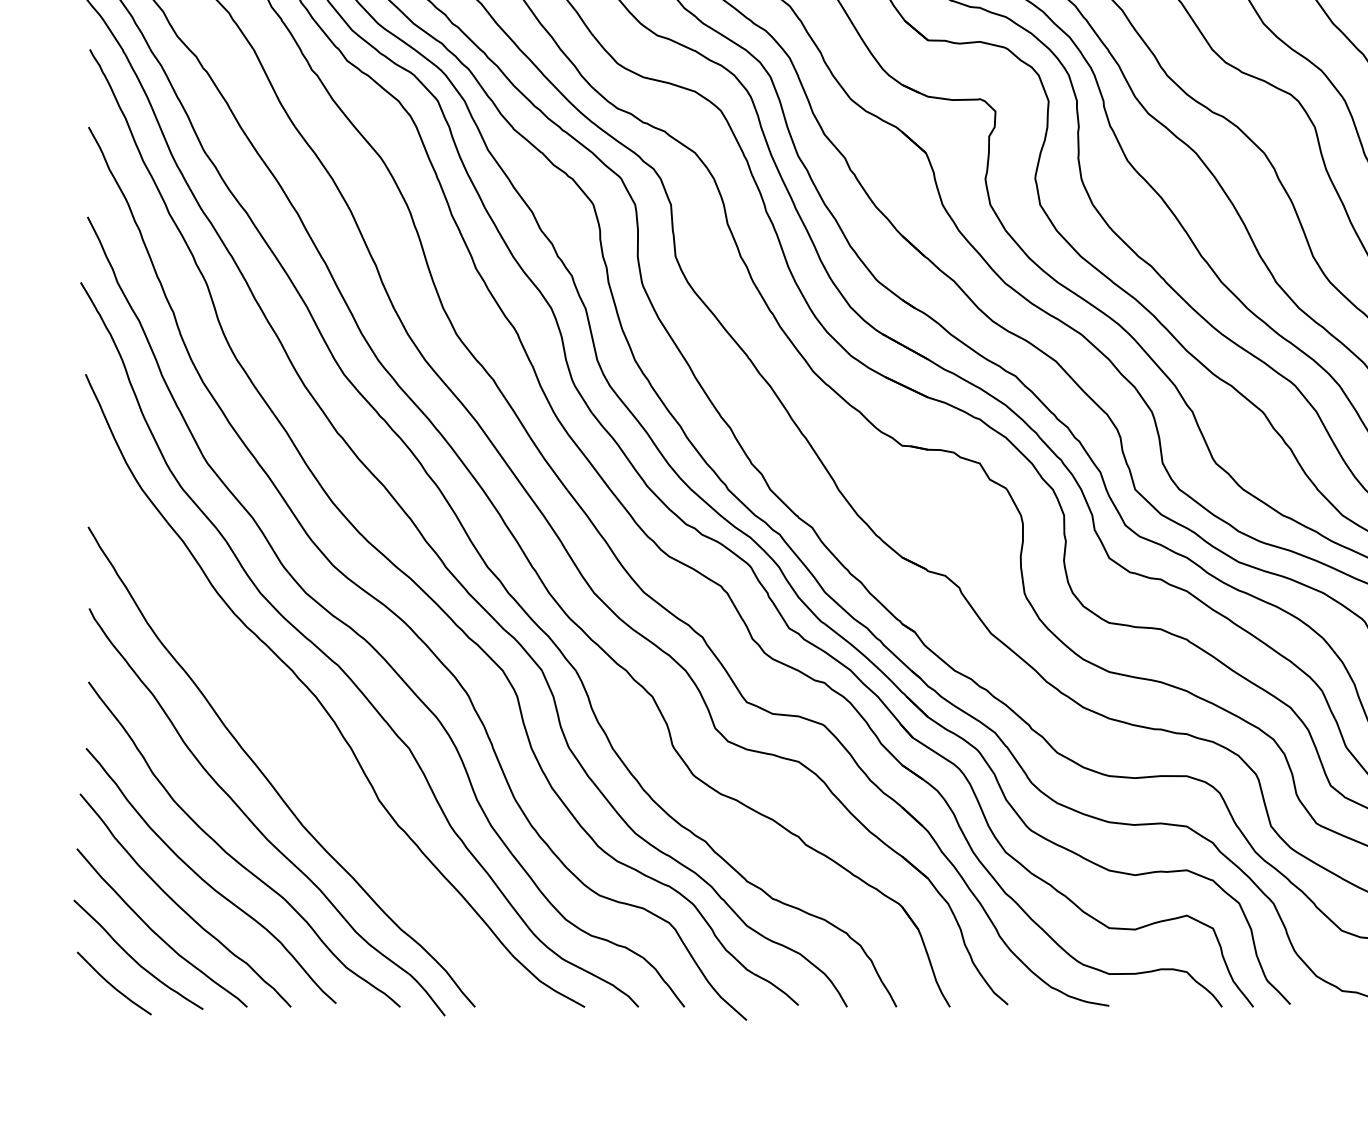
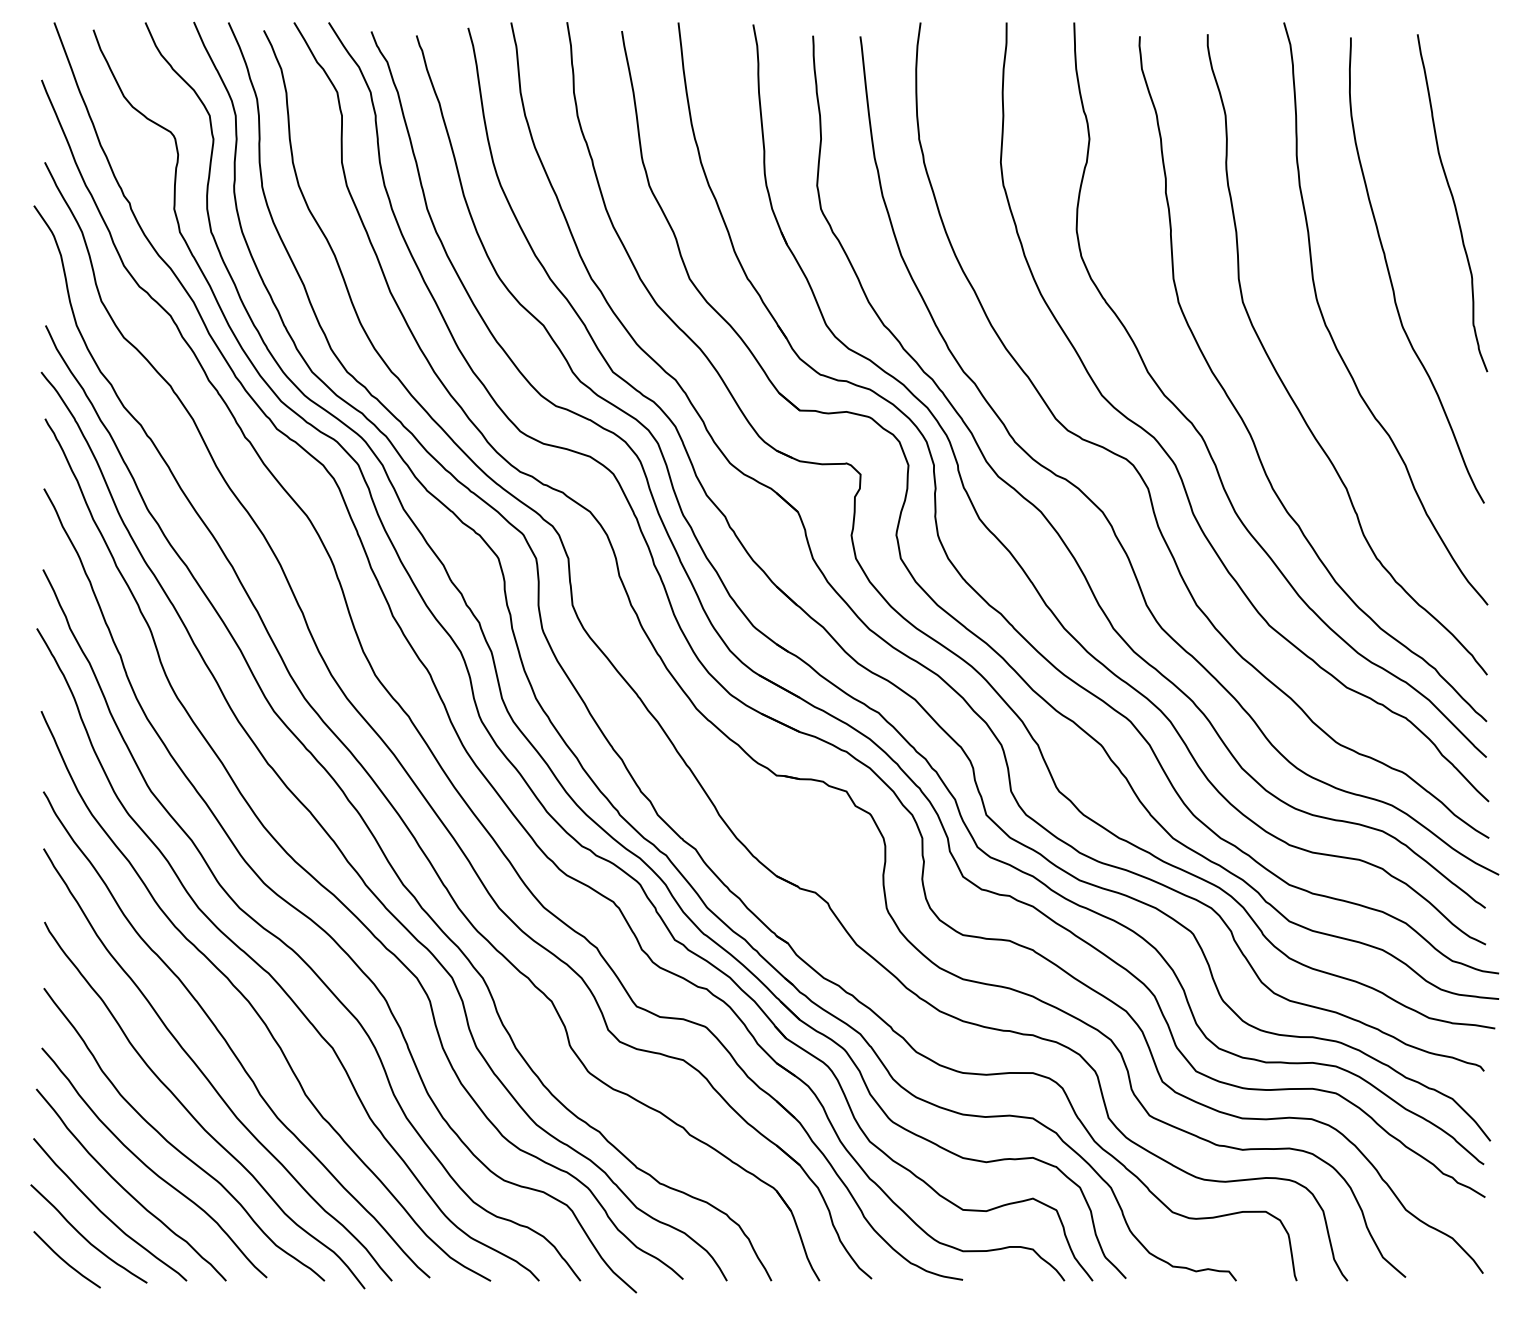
curve: (292, 741) -> (227, 1041), added

